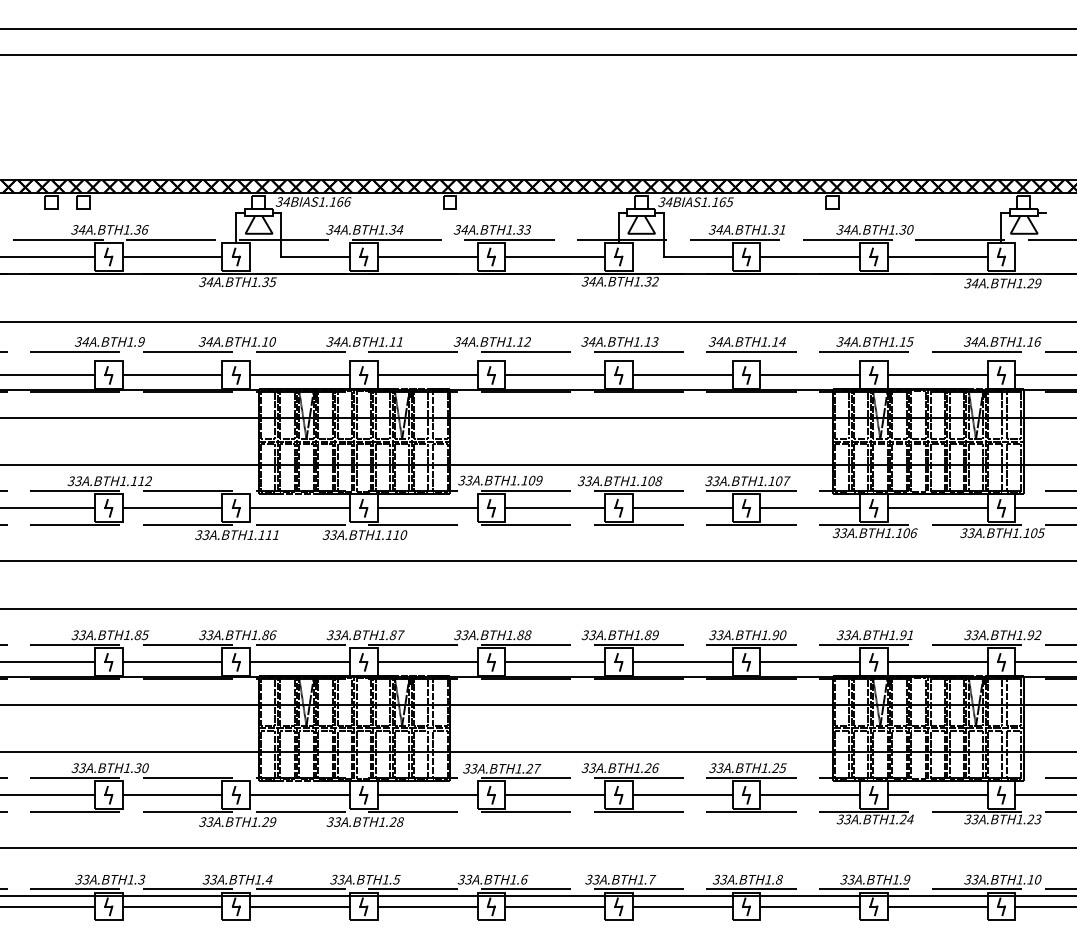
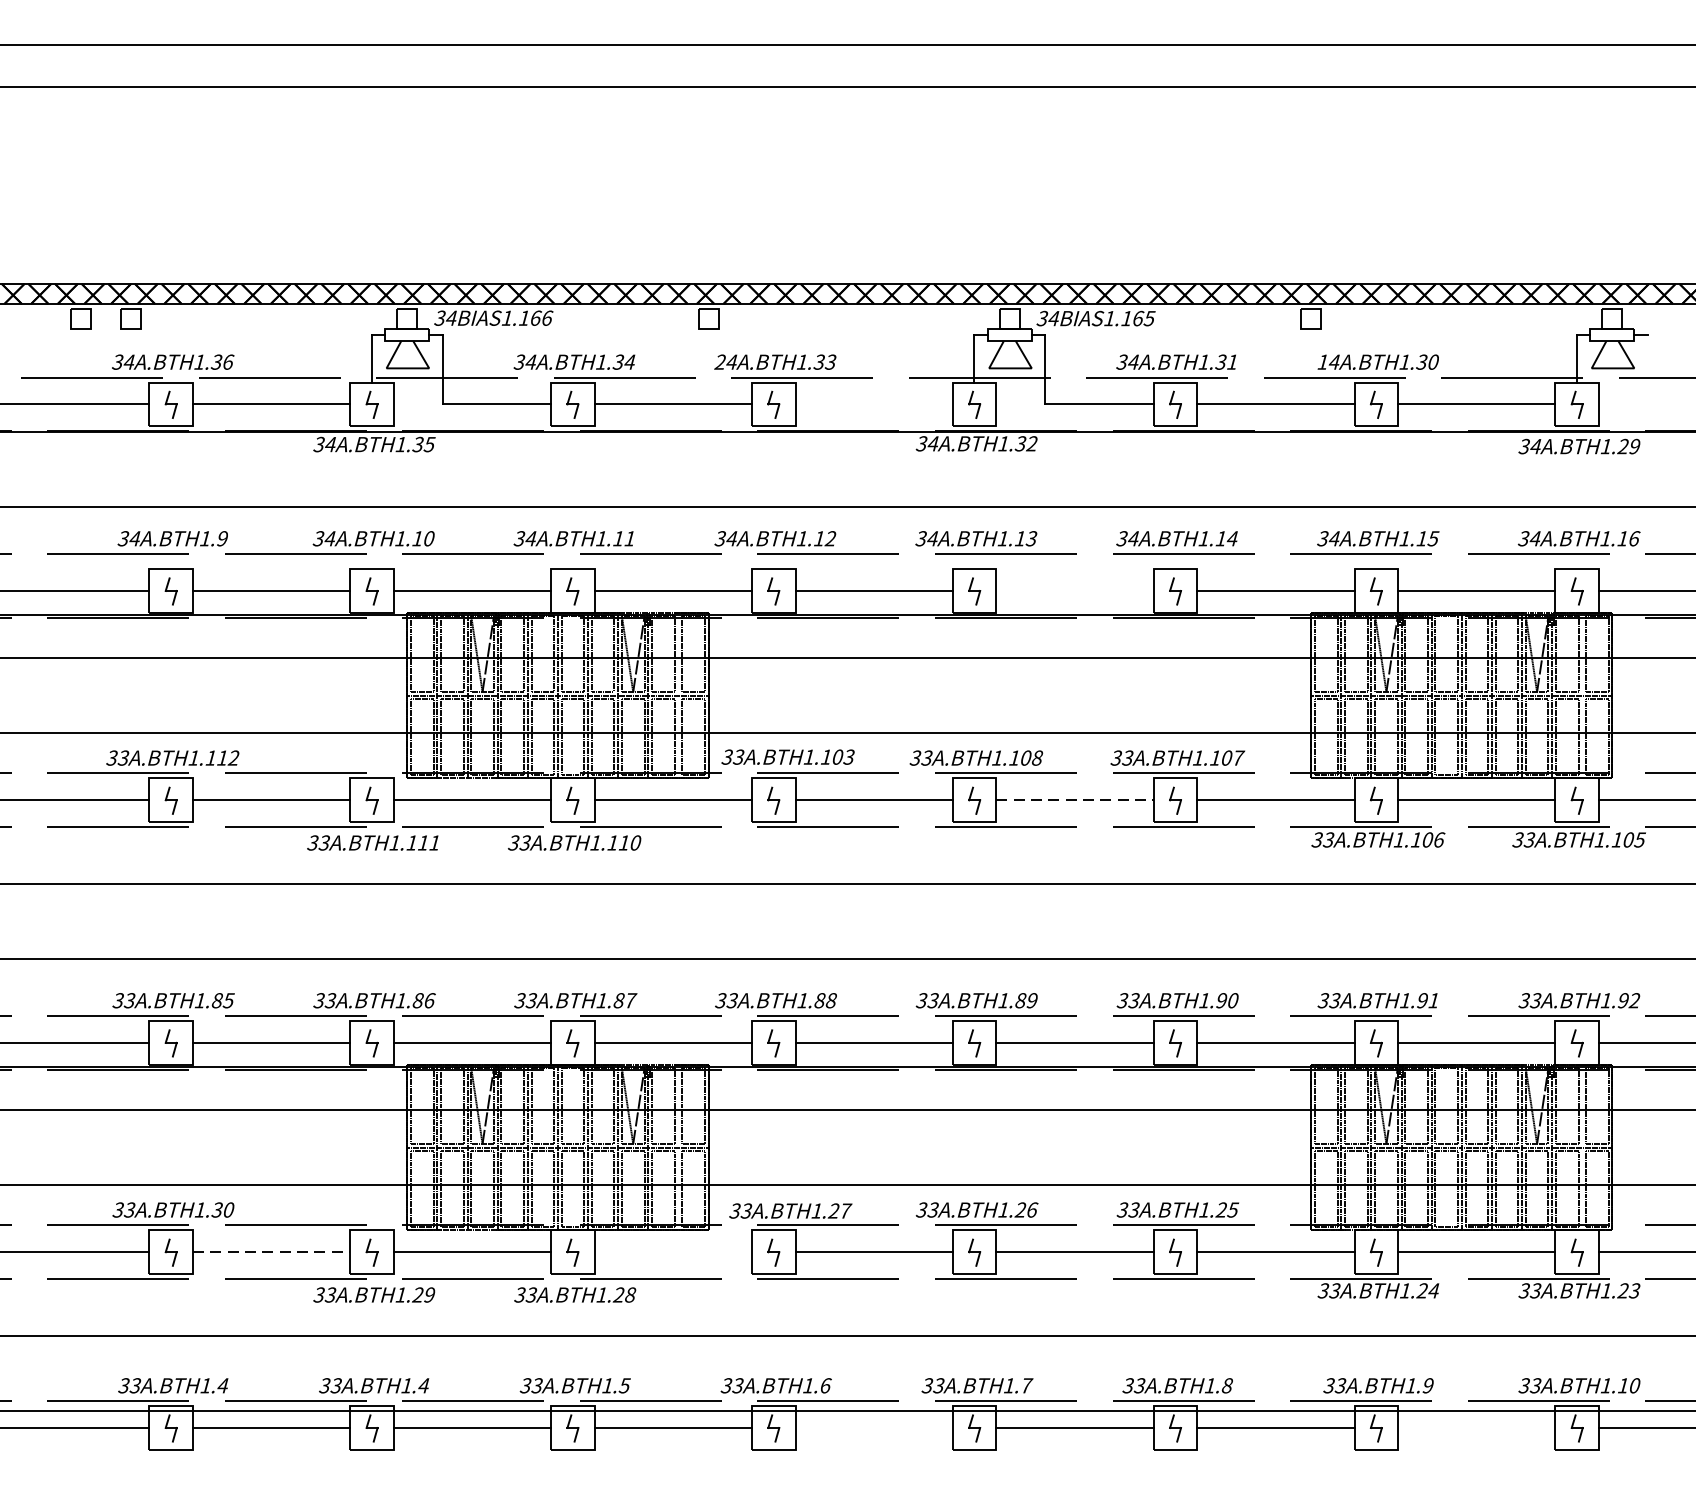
text: (456, 229) -> (718, 361), 34 -> 24
text: (839, 229) -> (1322, 361), 34 -> 14
line: (555, 256) -> (874, 404), removed
line: (682, 375) -> (1074, 591), removed
text: (538, 480) -> (848, 756), 1.109 -> 1.103
line: (682, 508) -> (1074, 801), solid -> dashed
line: (172, 794) -> (271, 1251), solid -> dashed
line: (427, 794) -> (673, 1251), removed
text: (141, 879) -> (222, 1385), 1.3 -> 1.4
line: (555, 906) -> (874, 1427), removed
line: (937, 906) -> (1476, 1427), removed

